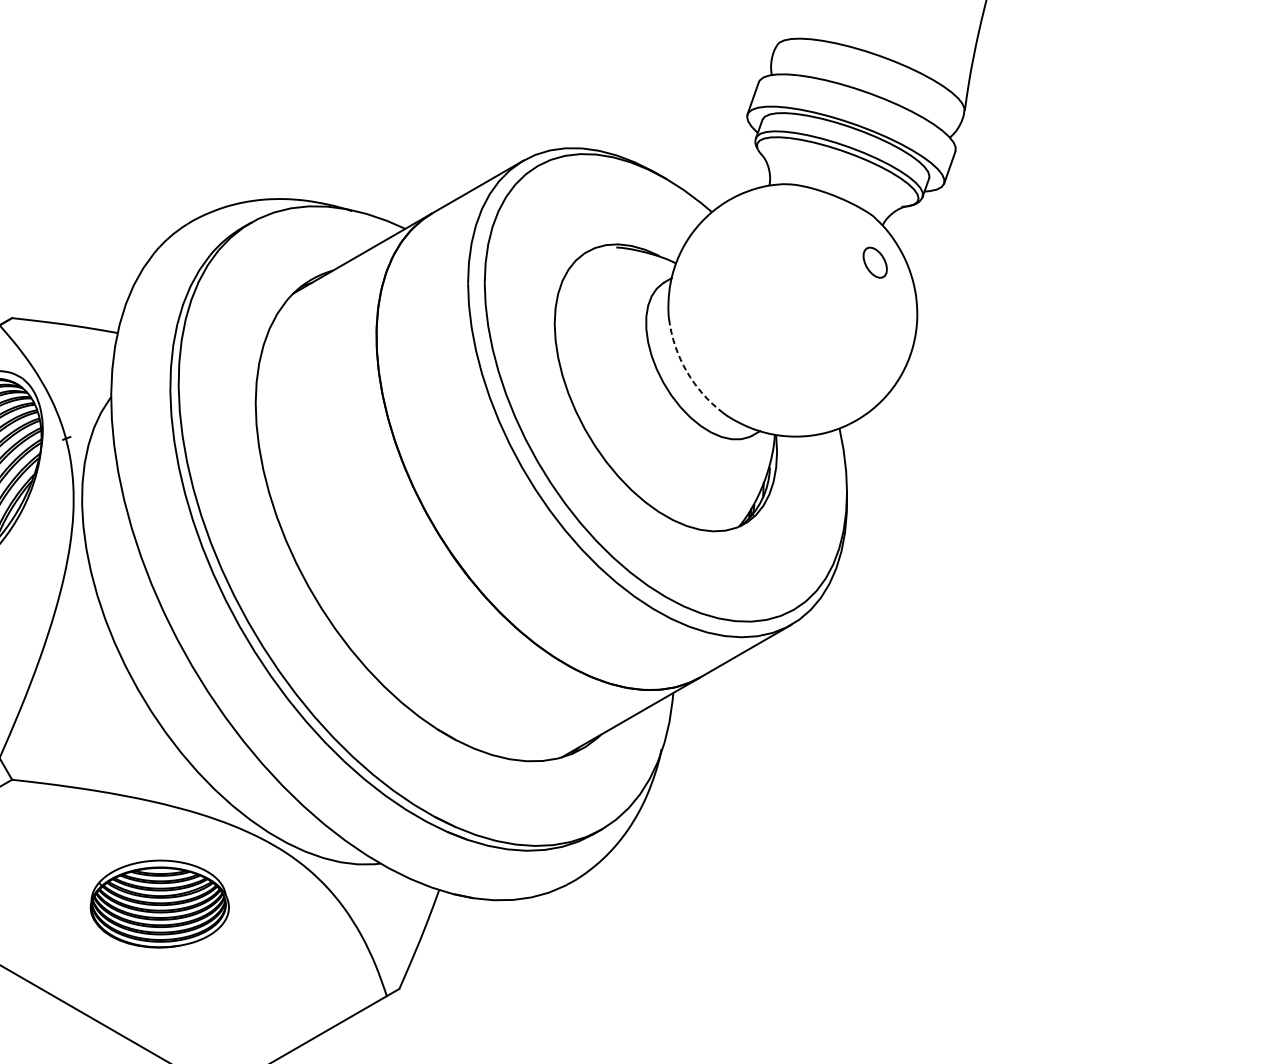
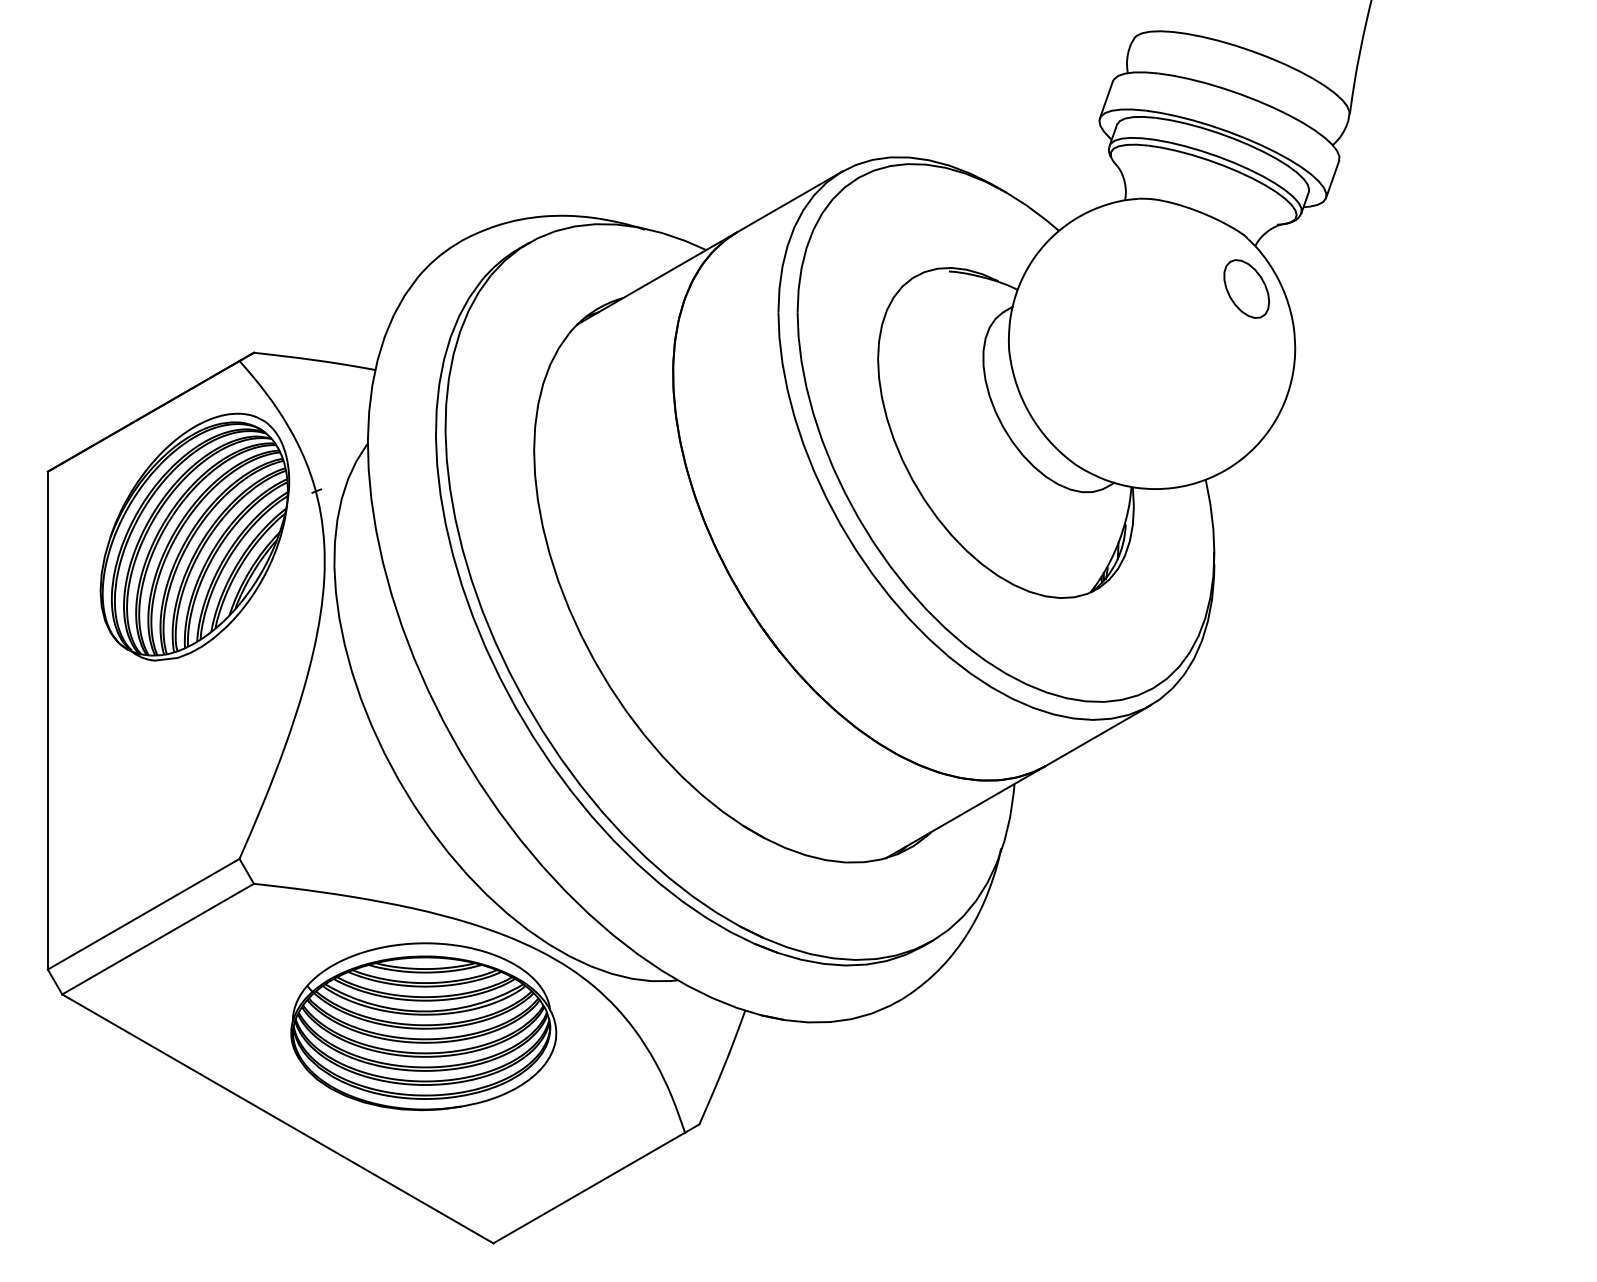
part: (874, 262) -> (1246, 288), size x1.67
arc: (686, 371) -> (1029, 414), dashed -> solid
part: (159, 903) -> (423, 1026), size x1.67

